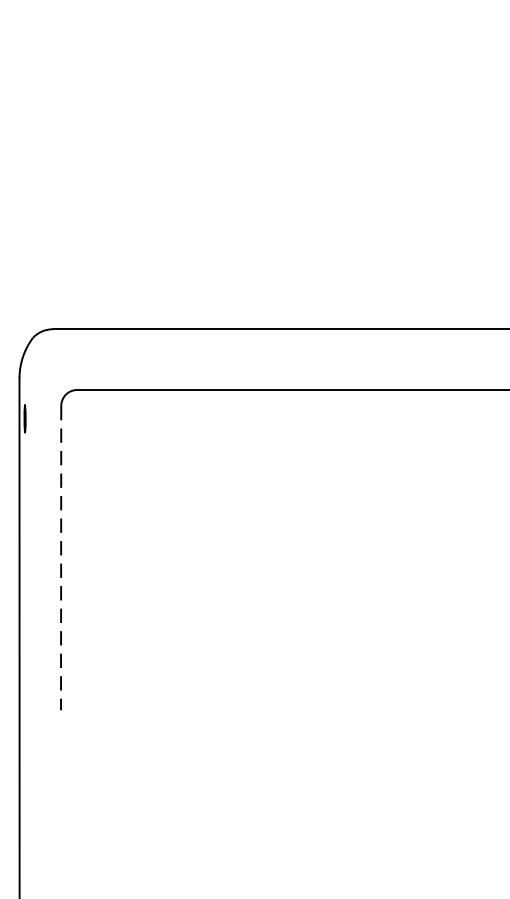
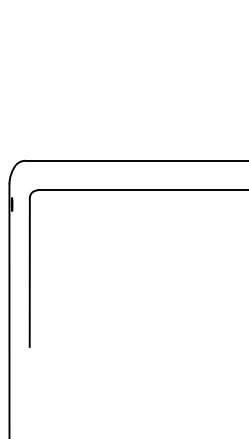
line: (60, 560) -> (29, 273), dashed -> solid

